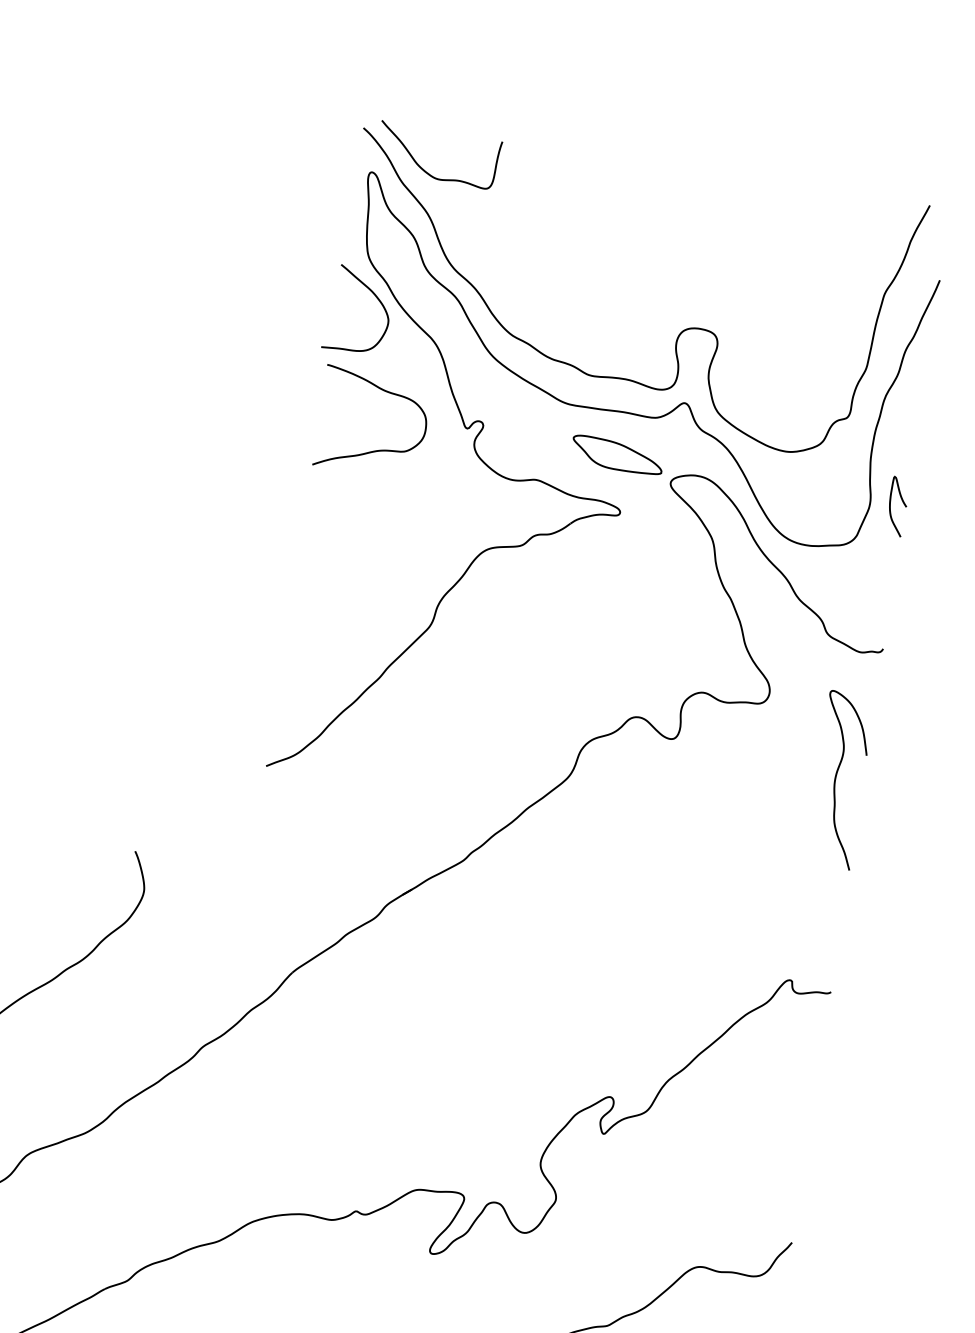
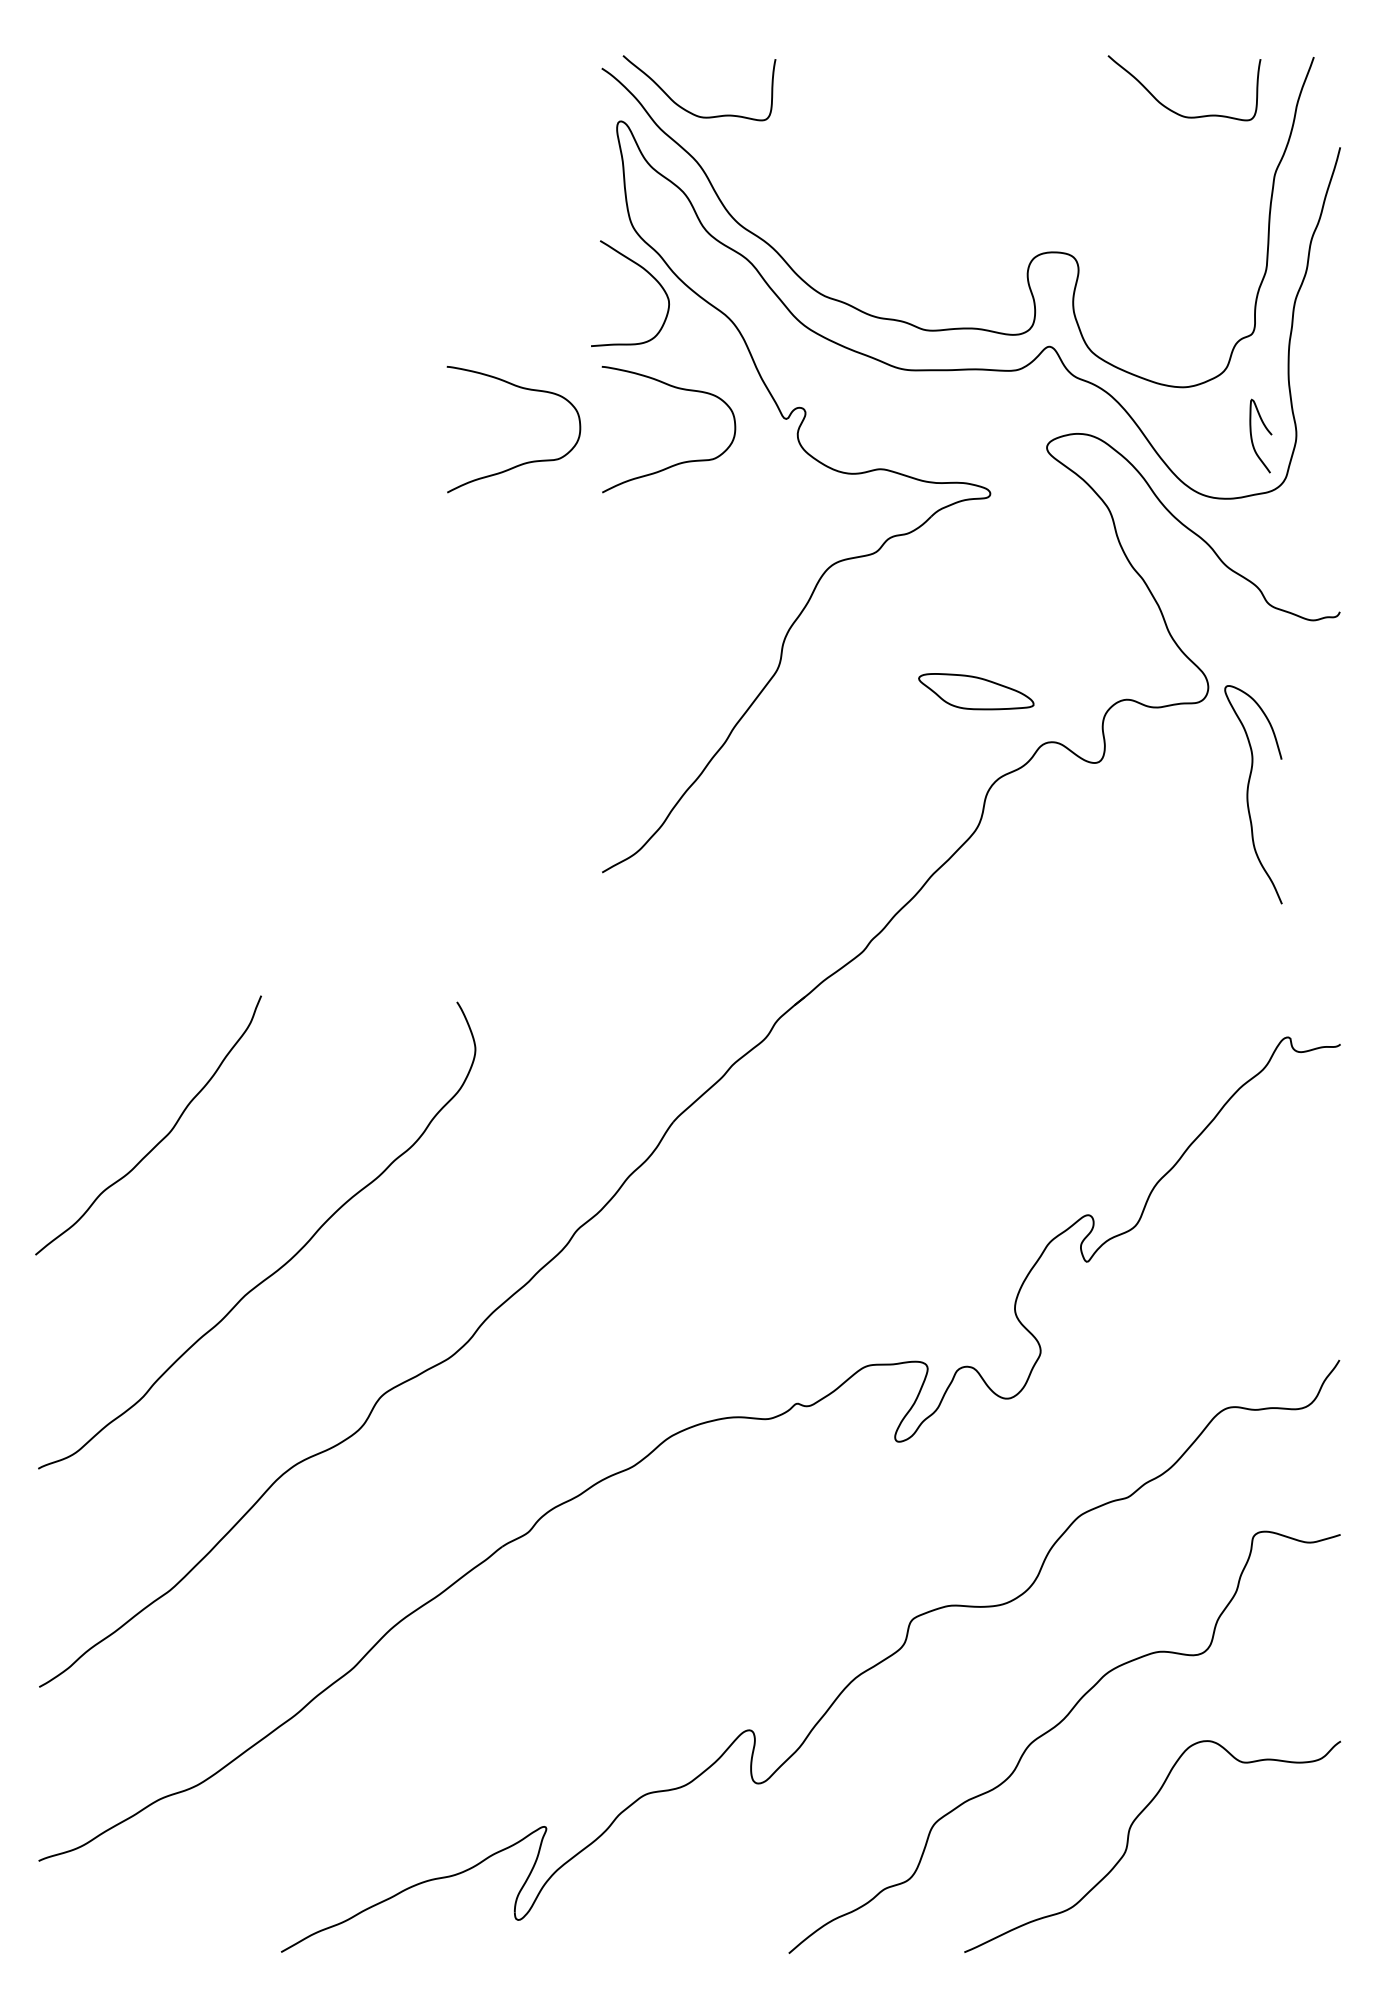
curve: (812, 230) -> (1173, 110), added
curve: (254, 431) -> (524, 462), added
part: (617, 455) -> (976, 691), moved
curve: (902, 502) -> (1266, 430), moved
curve: (836, 779) -> (1248, 794), moved

